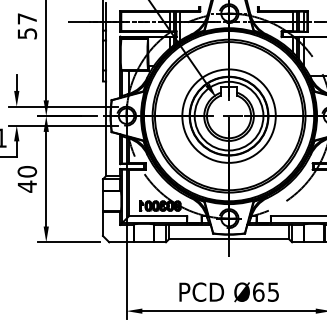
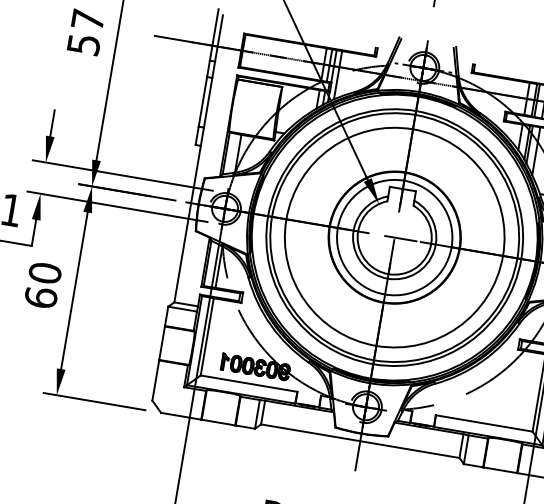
circle: (228, 115) -> (393, 236), size x1.4
text: (27, 186) -> (41, 297), 40 -> 60

